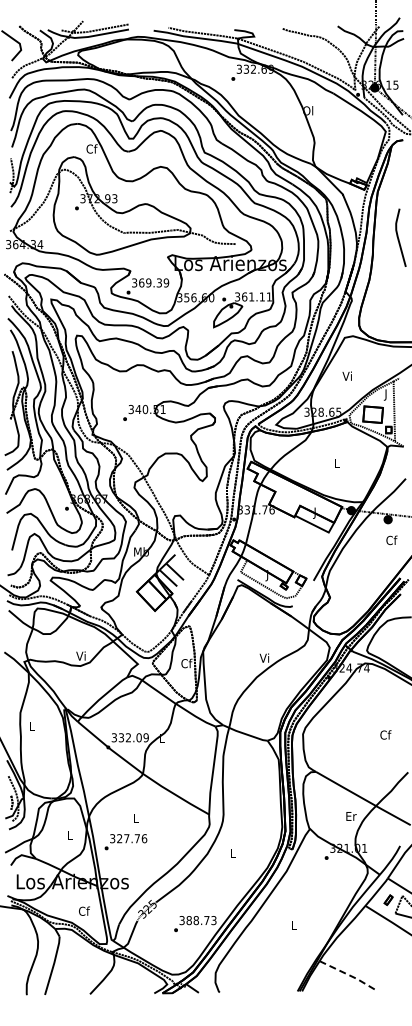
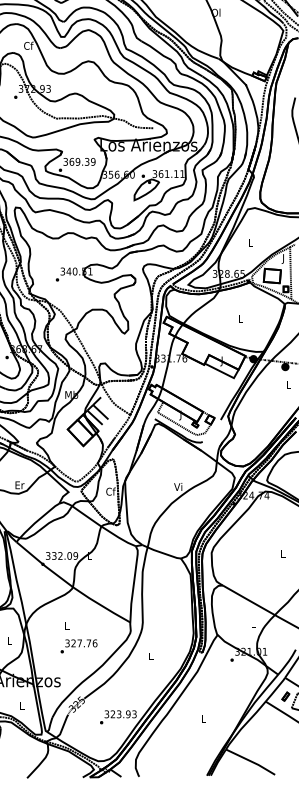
text: (346, 375) -> (249, 242), Vi -> L
text: (391, 540) -> (288, 385), Cf -> L
text: (81, 655) -> (19, 484), Vi -> Er
text: (385, 734) -> (283, 553), Cf -> L
text: (351, 816) -> (253, 624), Er -> L
text: (125, 842) -> (78, 646), moved
text: (84, 910) -> (22, 705), Cf -> L
text: (197, 920) -> (120, 714), 388.73 -> 323.93
line: (349, 975) -> (251, 761), dashed -> solid

